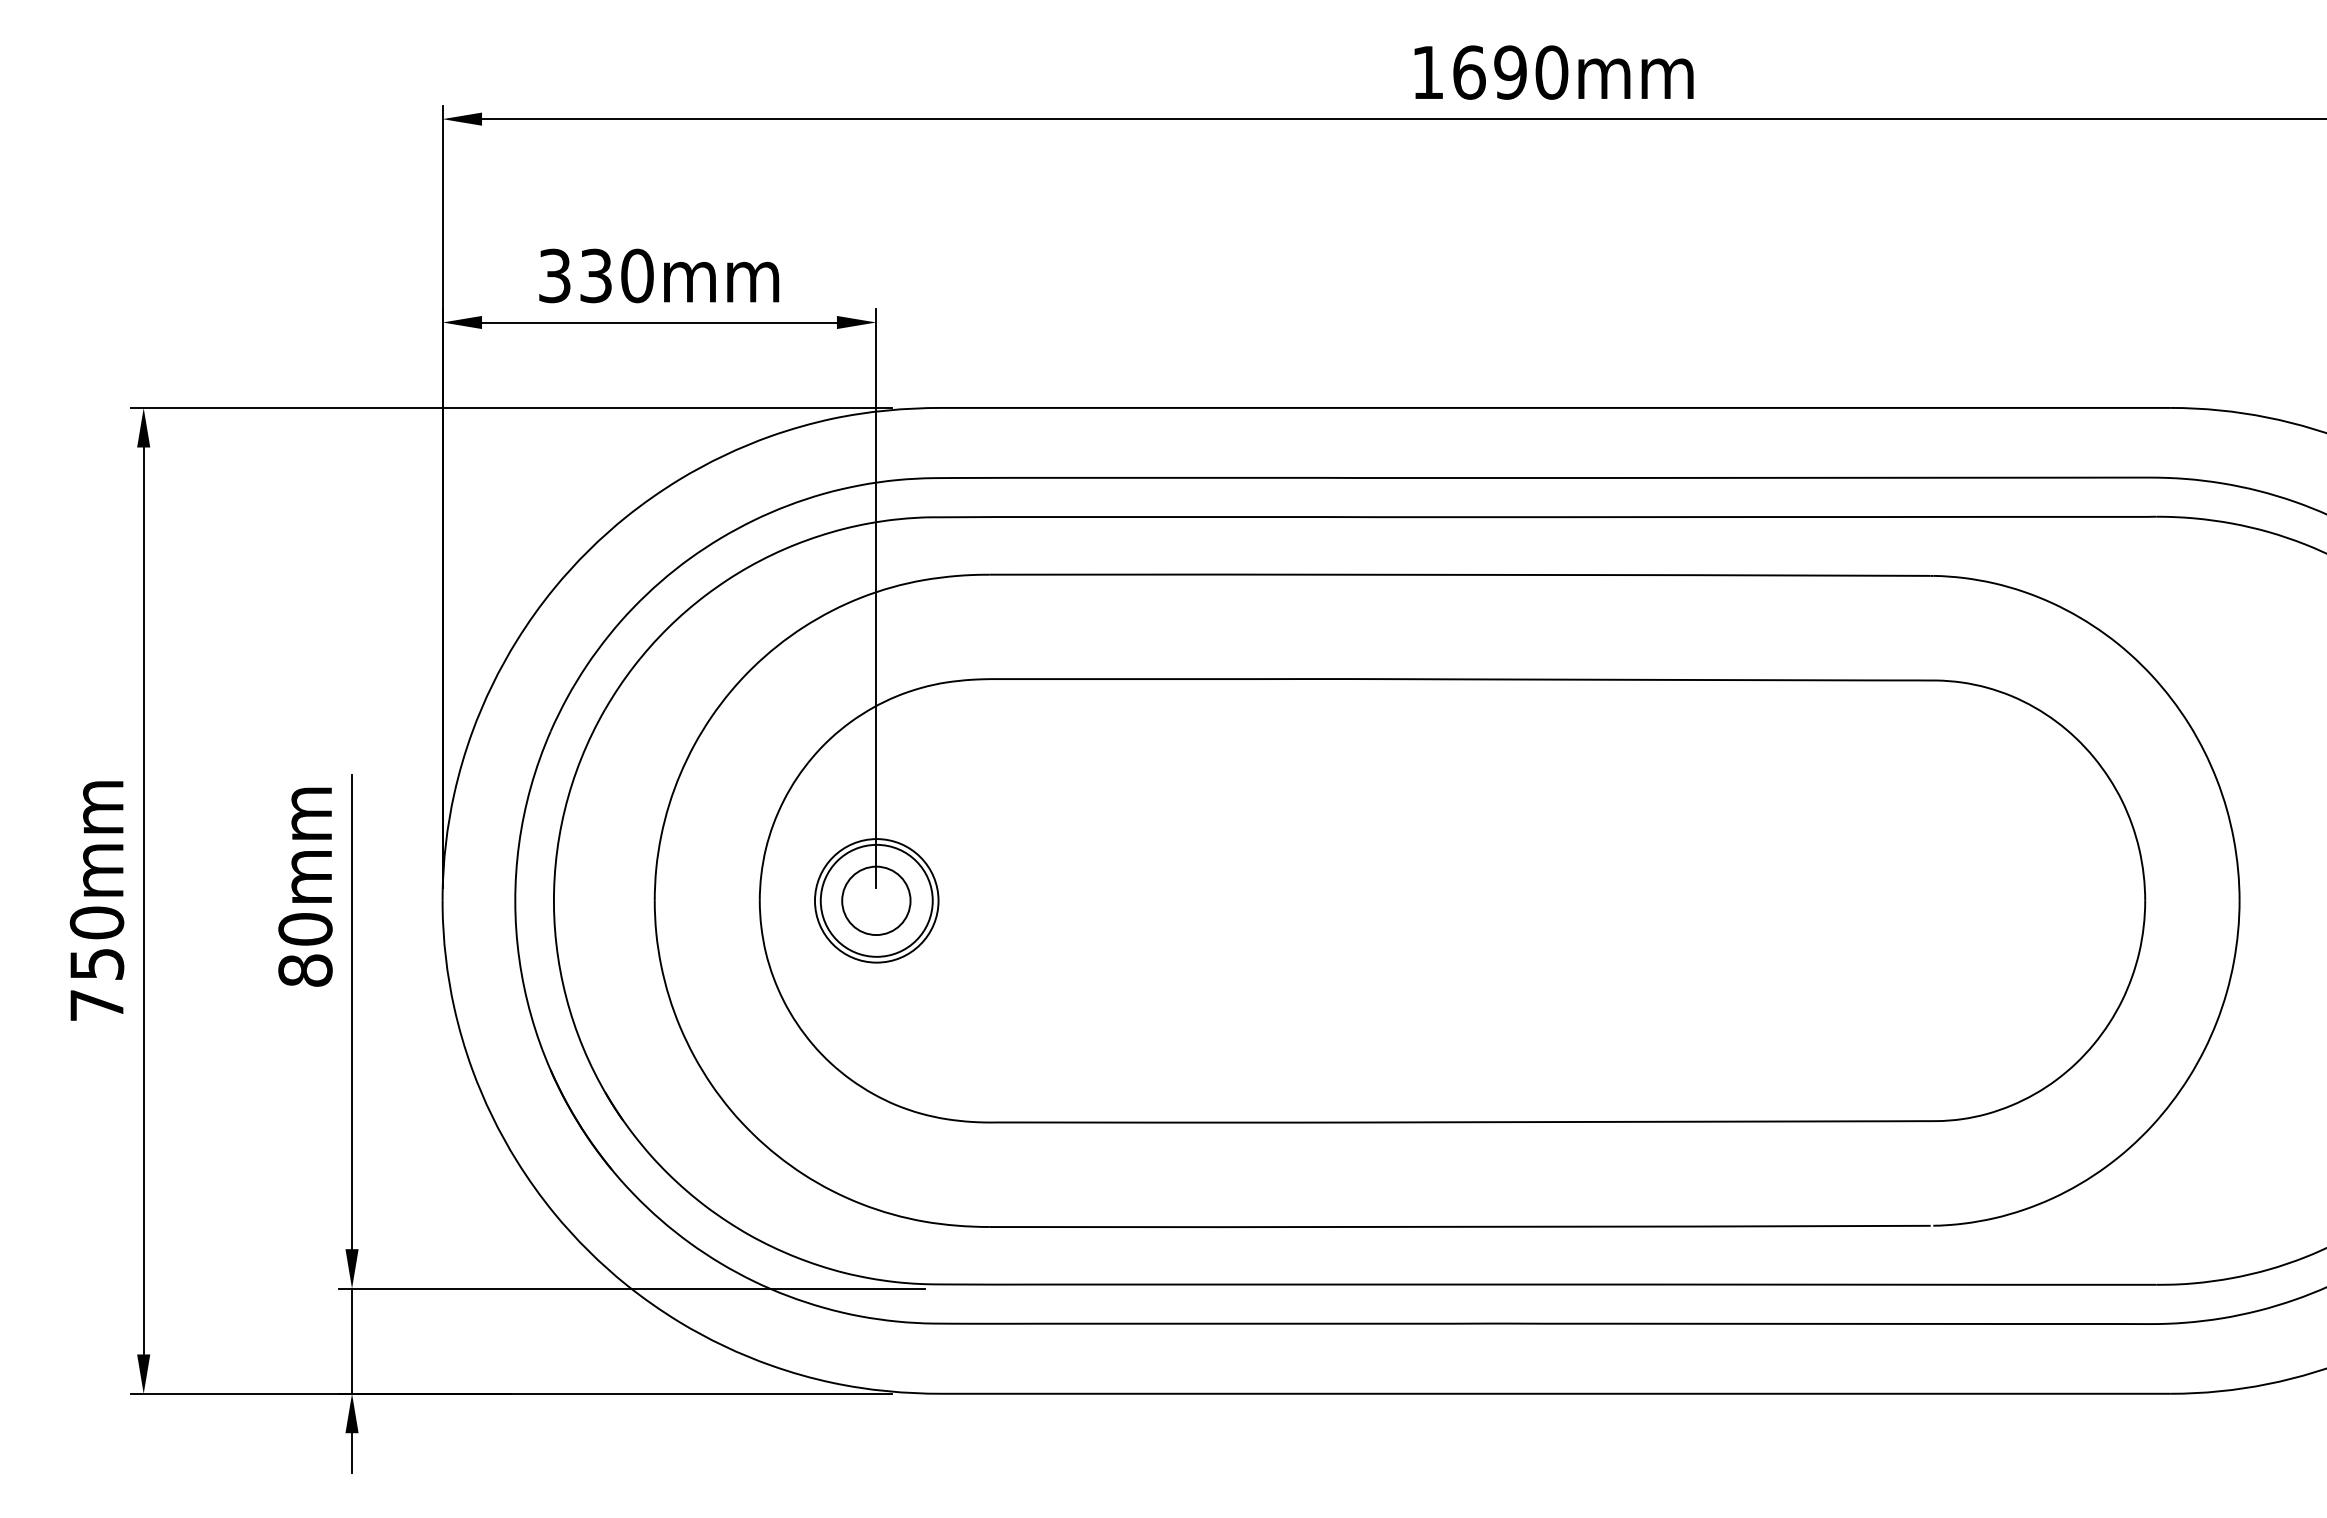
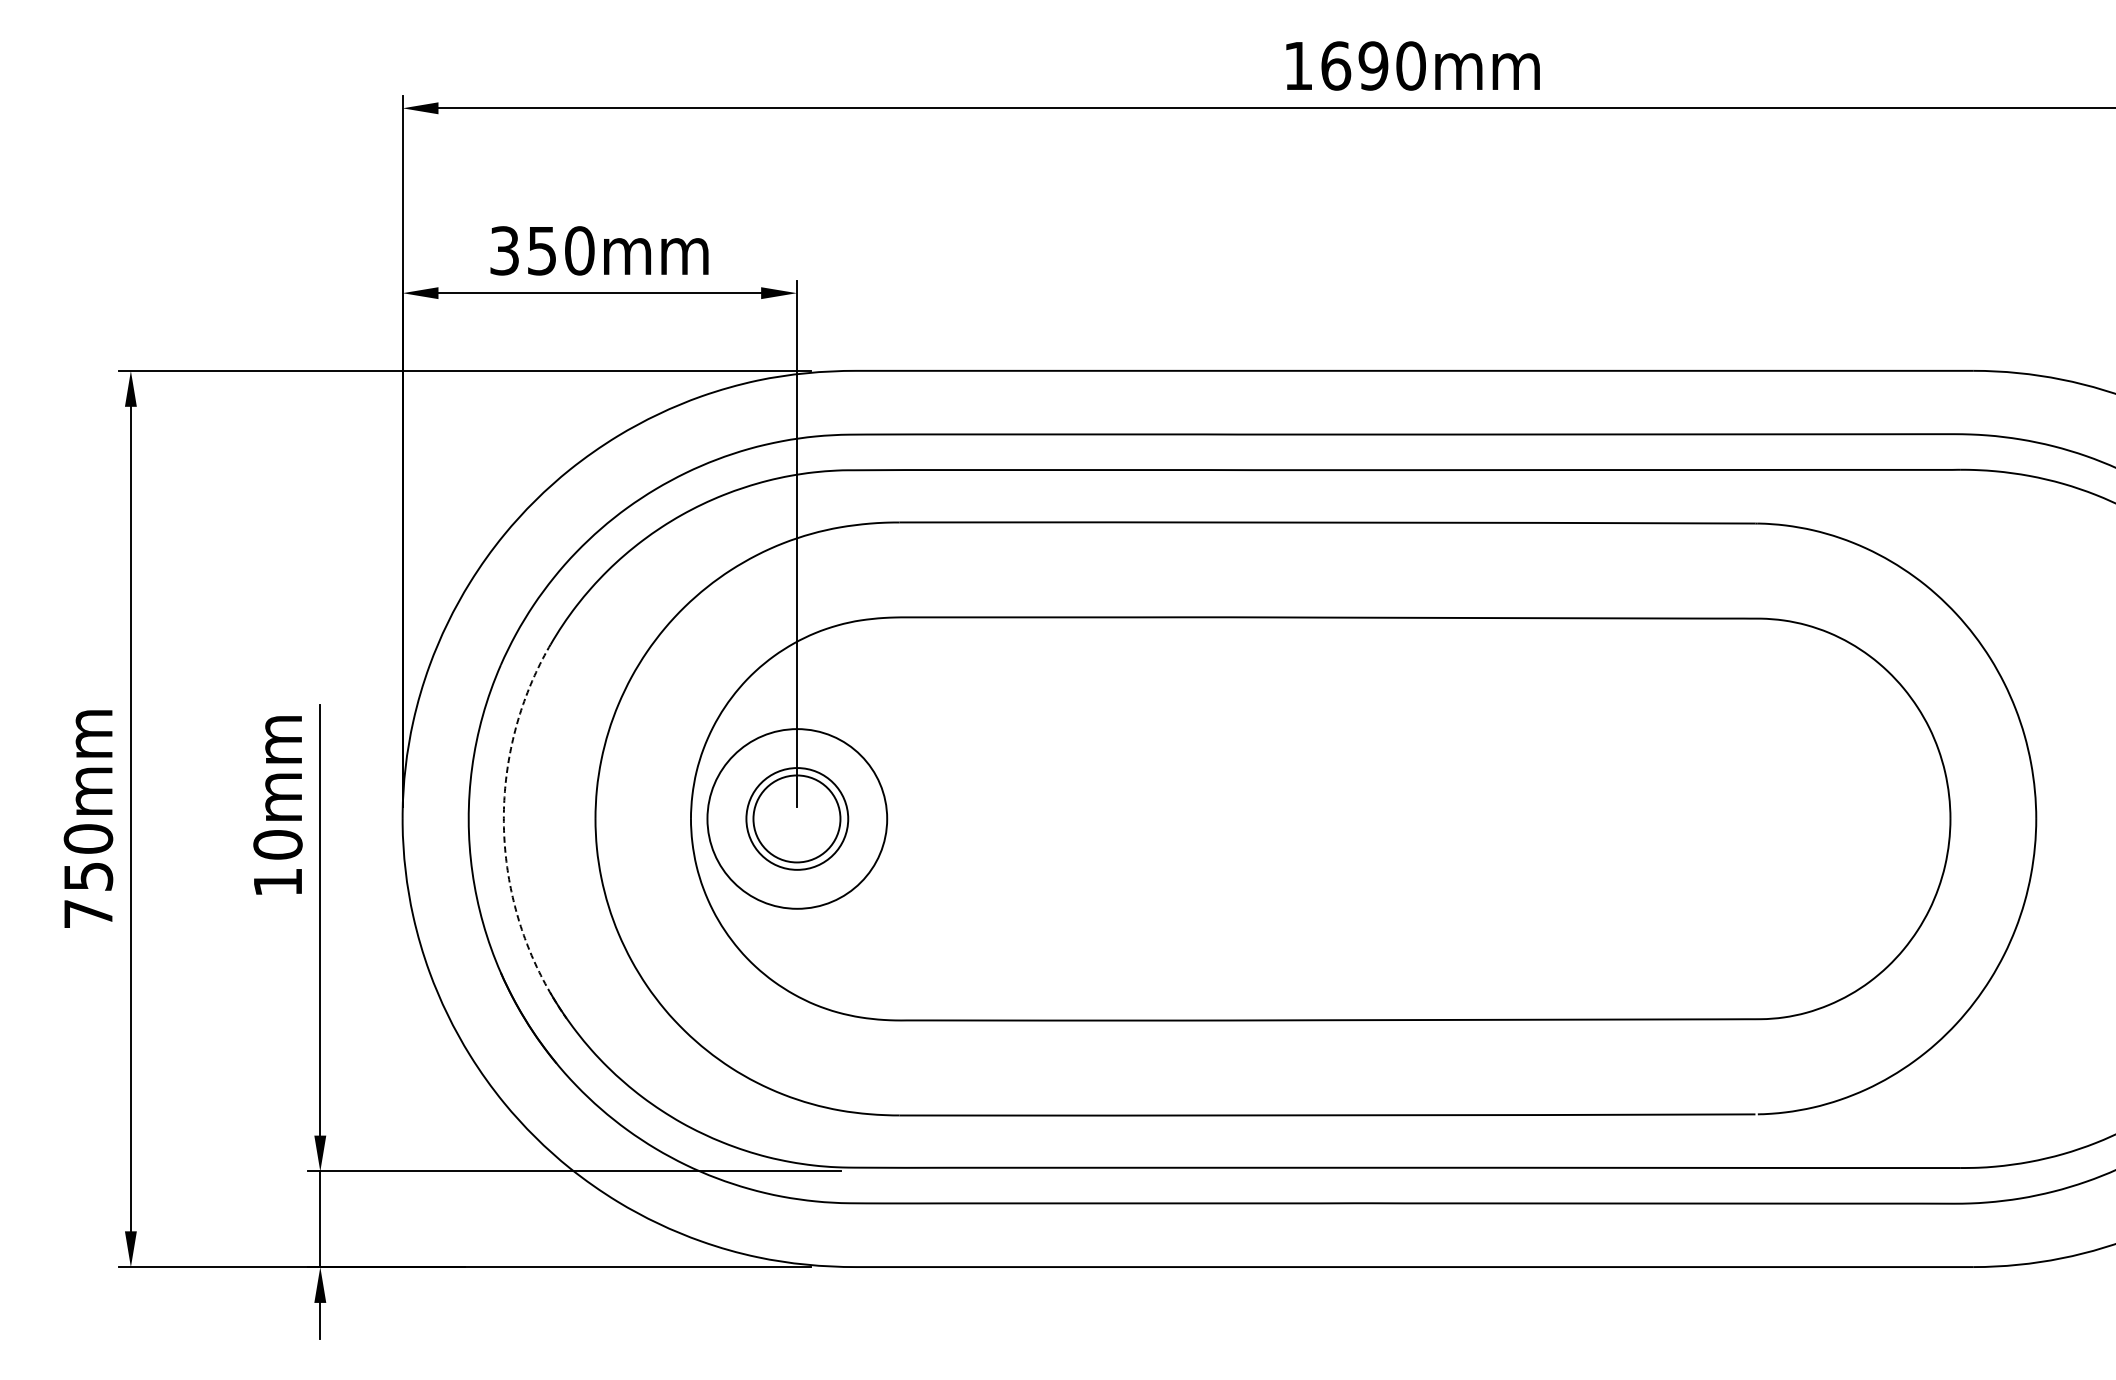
text: (596, 275) -> (542, 250), 330mm -> 350mm
circle: (876, 900) -> (797, 818), size x1.4
circle: (876, 900) -> (797, 818), size x1.6
arc: (554, 917) -> (504, 834), solid -> dashed
text: (305, 970) -> (277, 882), 80mm -> 10mm

